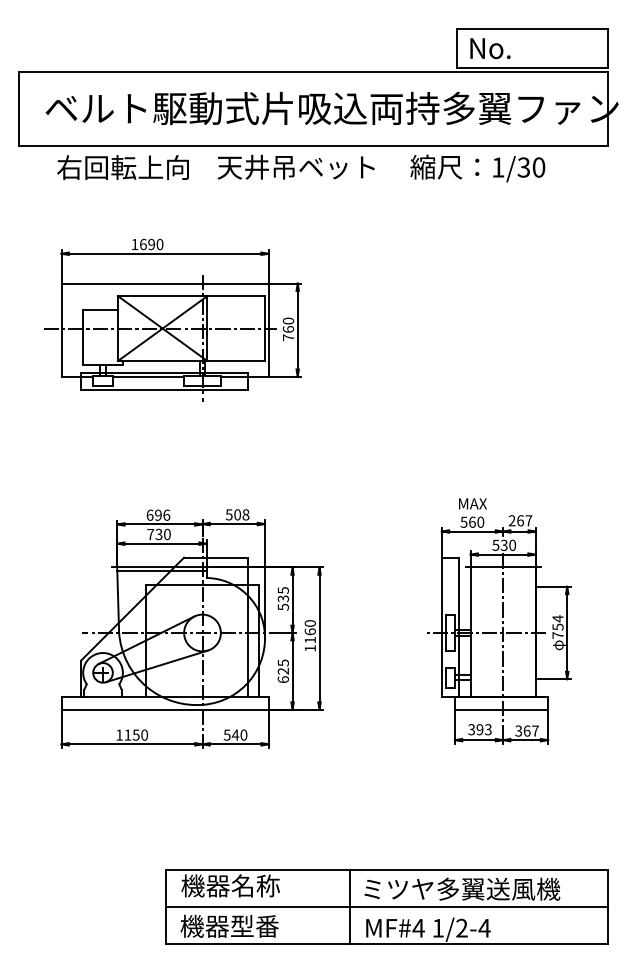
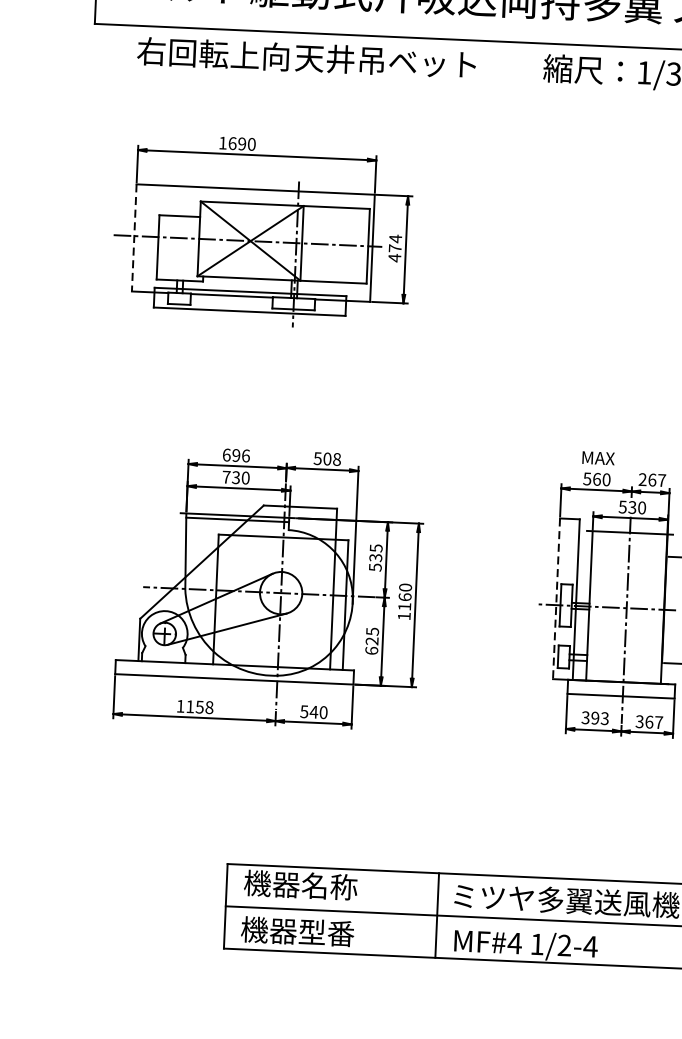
text: (295, 166) -> (385, 60), moved
text: (288, 329) -> (395, 248), 760 -> 474
line: (61, 330) -> (134, 238), solid -> dashed
line: (441, 627) -> (556, 598), solid -> dashed
text: (144, 735) -> (209, 708), 1150 -> 1158

